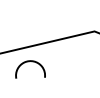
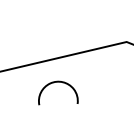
curve: (29, 62) -> (56, 83), moved

